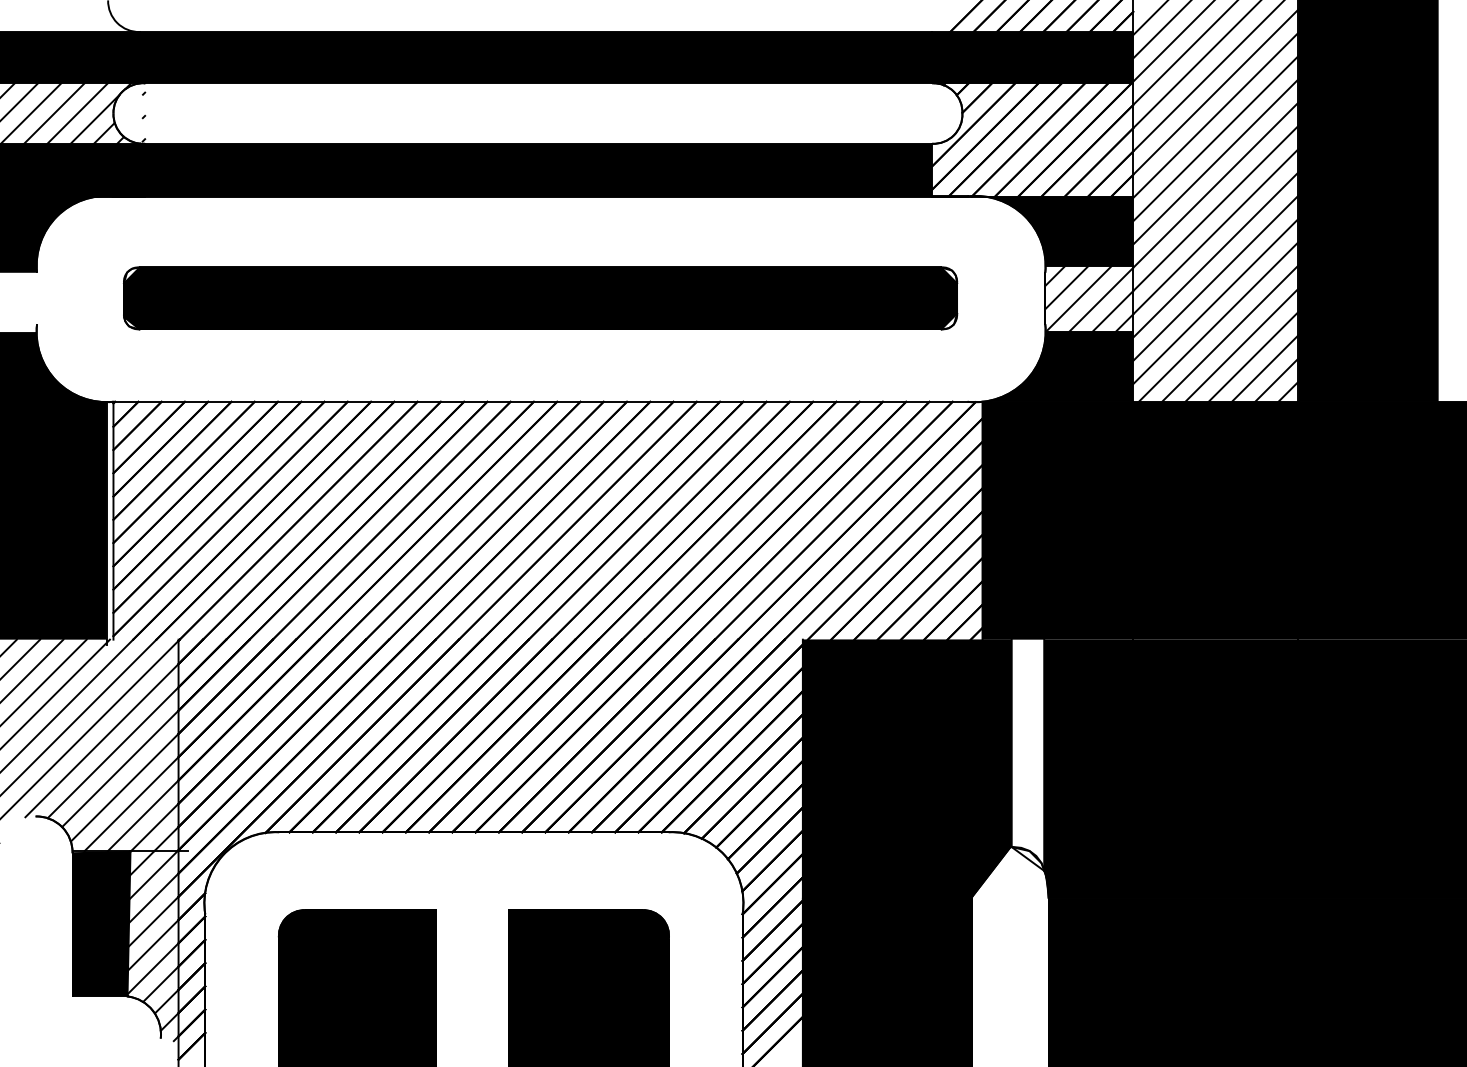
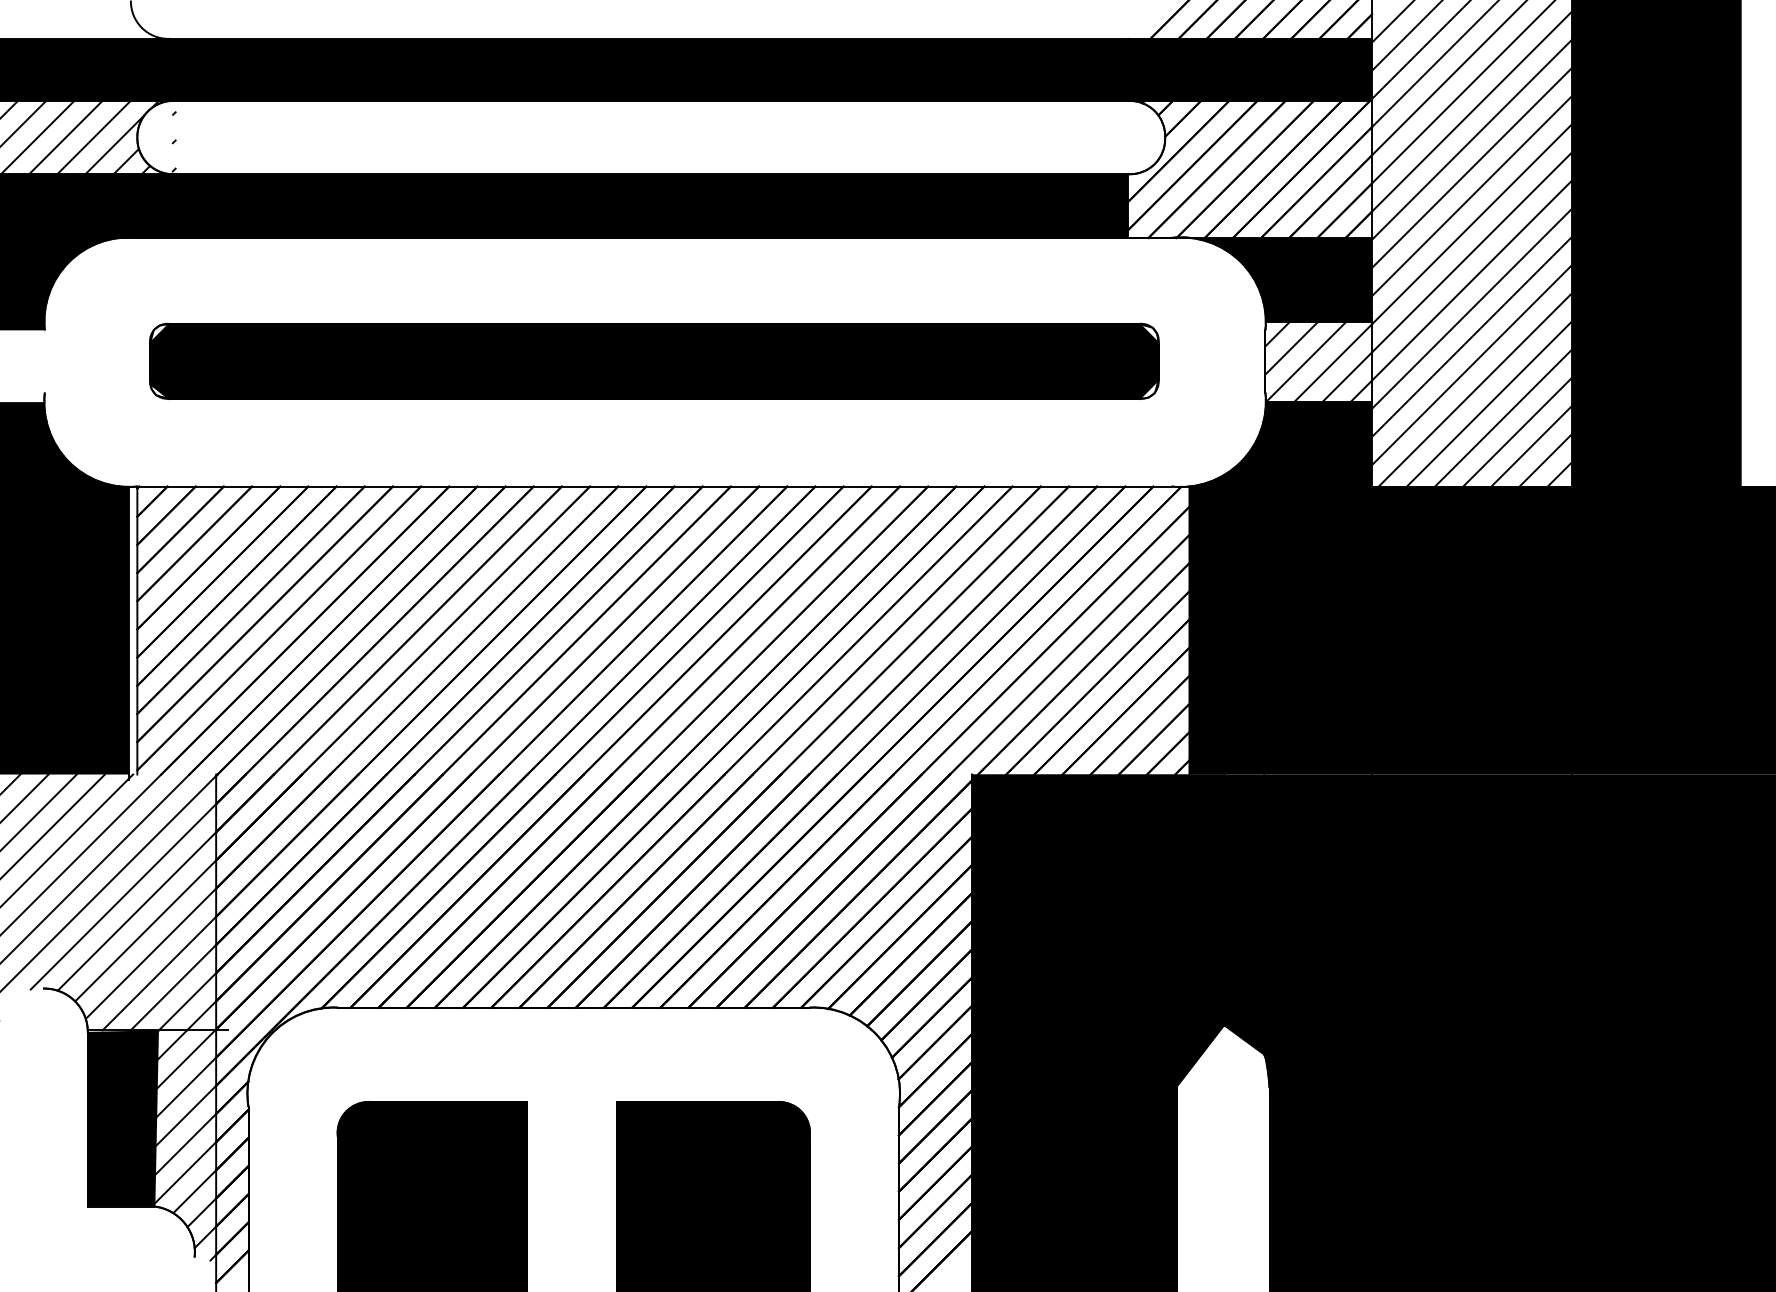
fill: (1027, 755) -> (1244, 914), added

